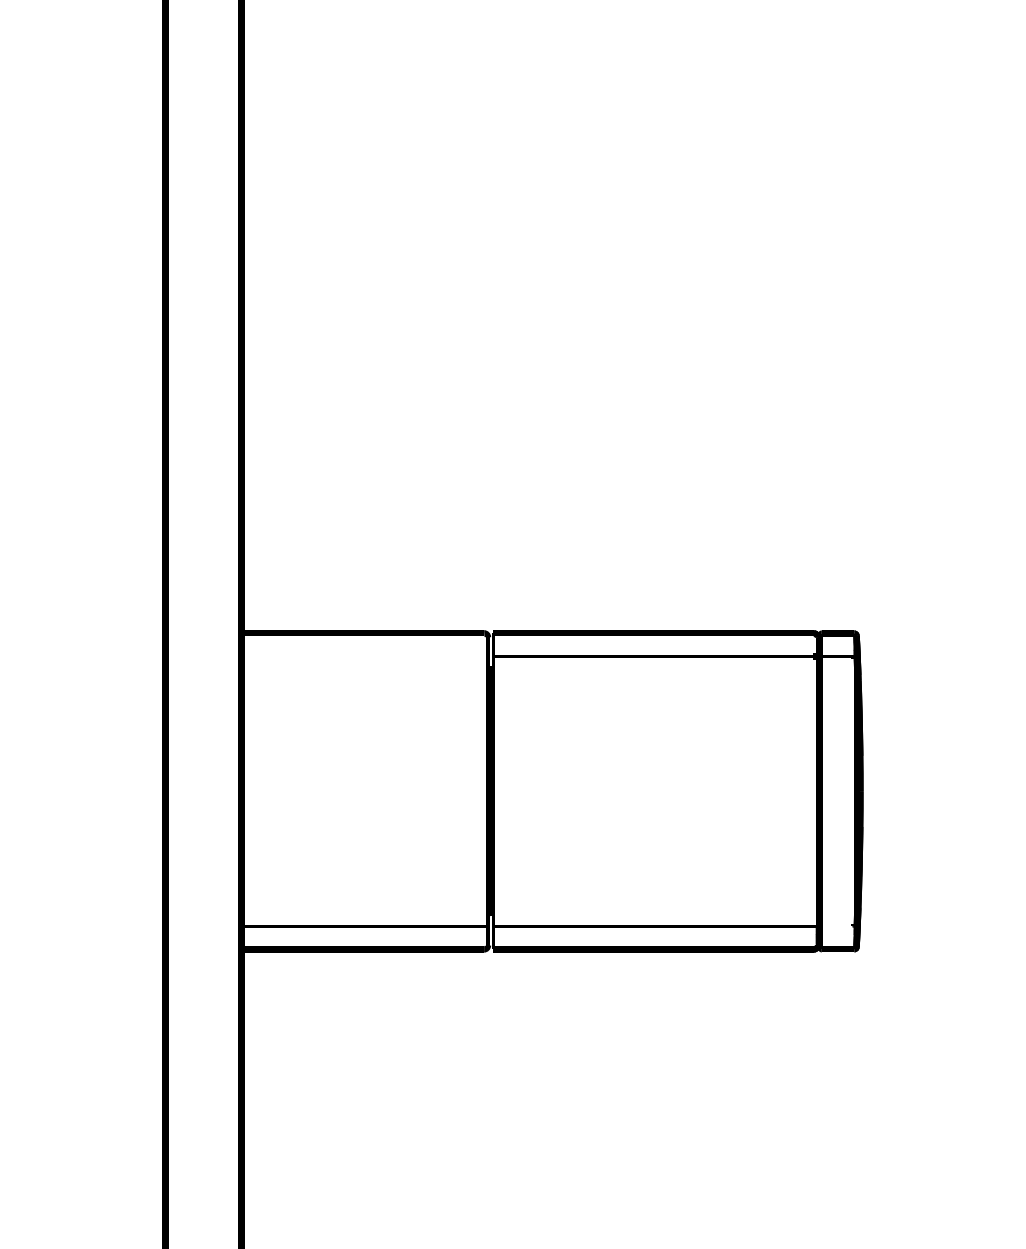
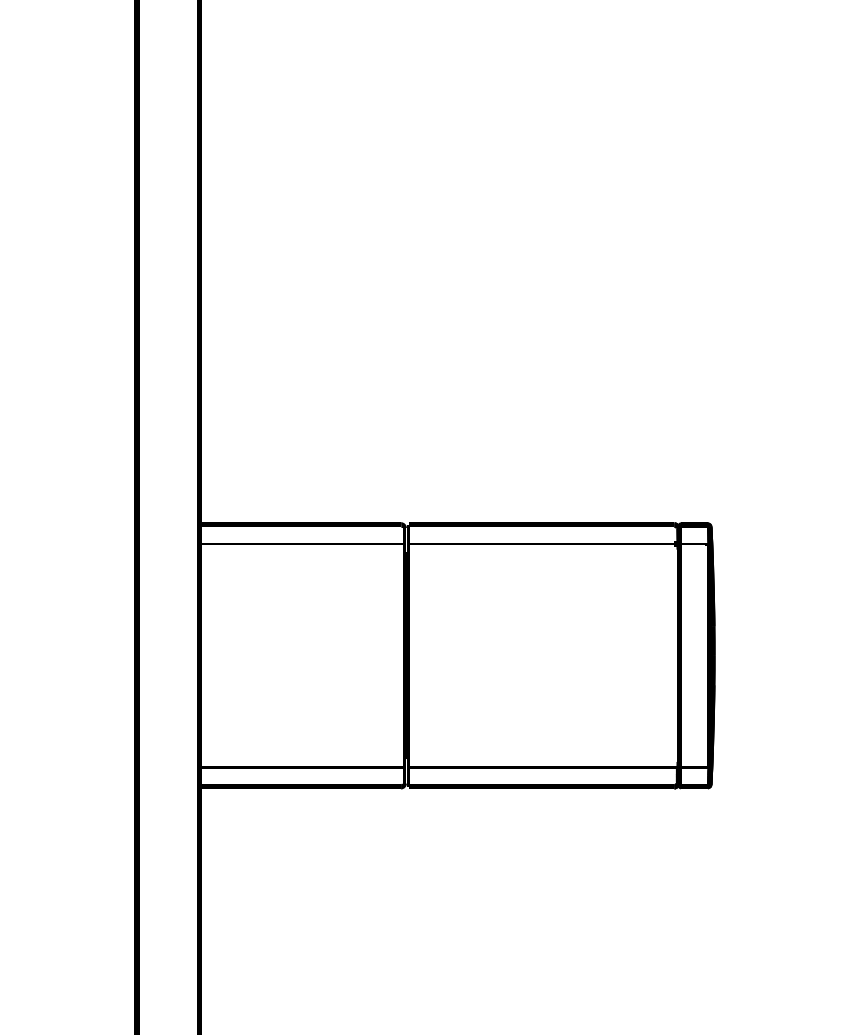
fill: (365, 655) -> (302, 543), added
fill: (835, 926) -> (692, 767), added

